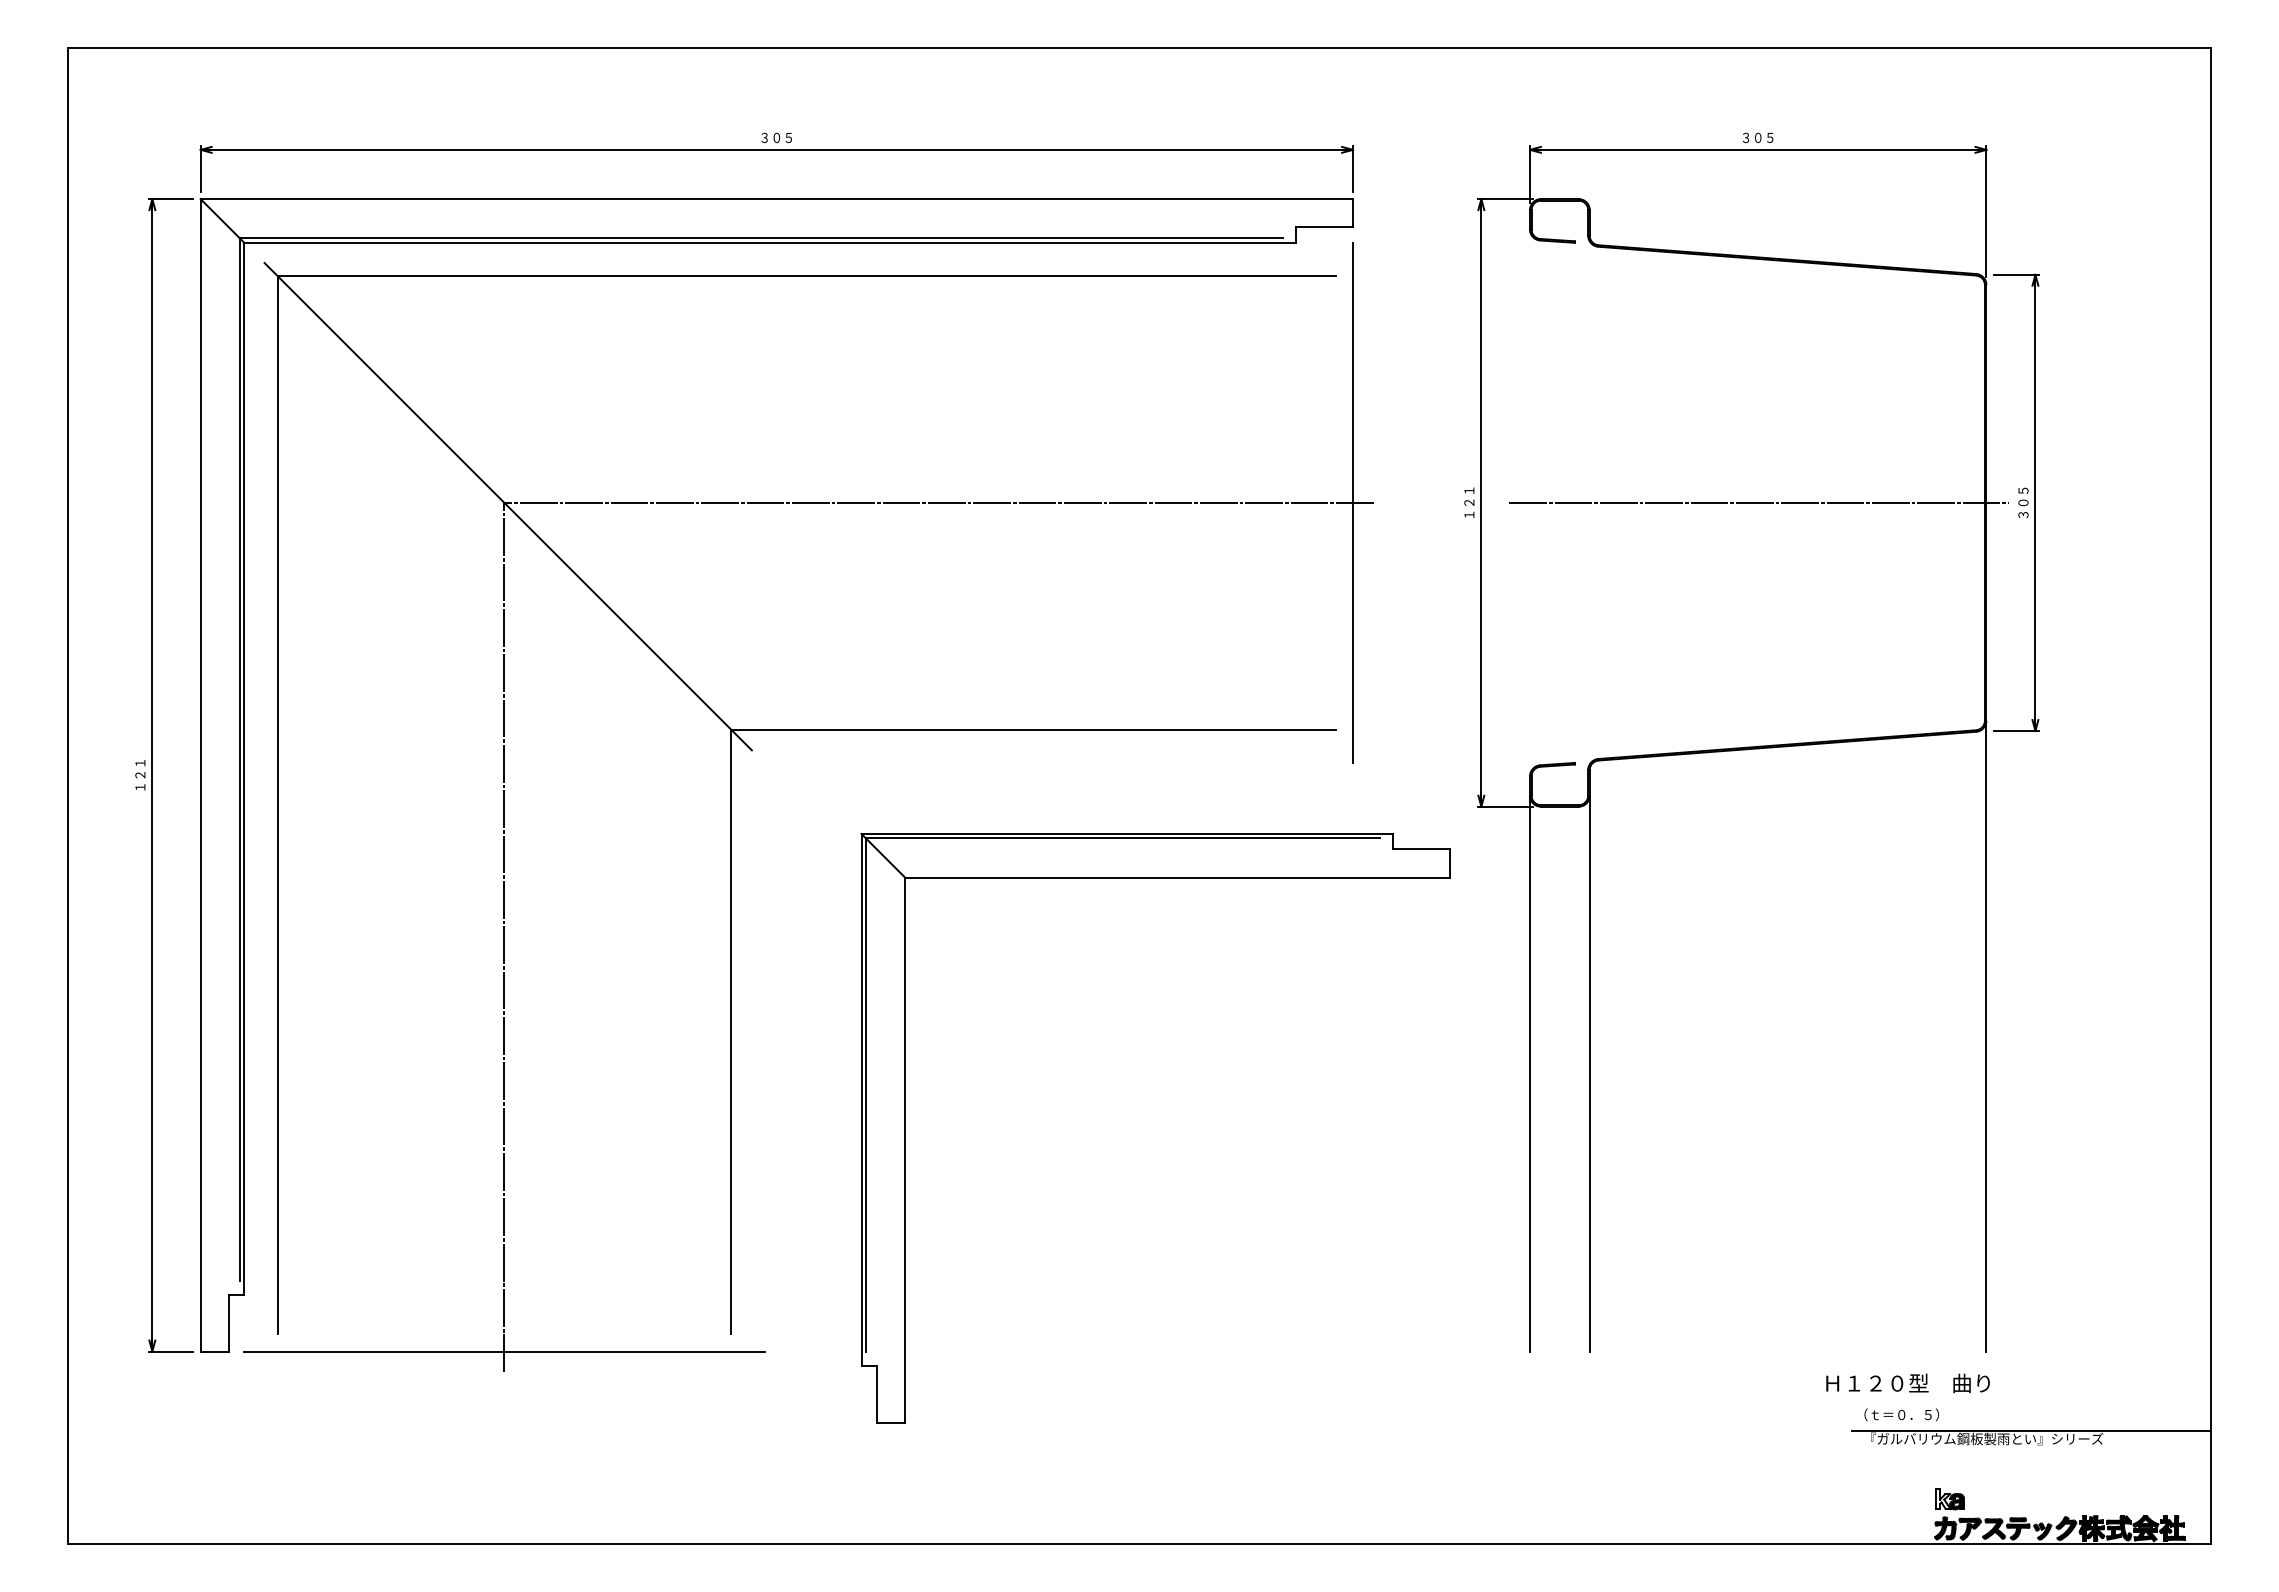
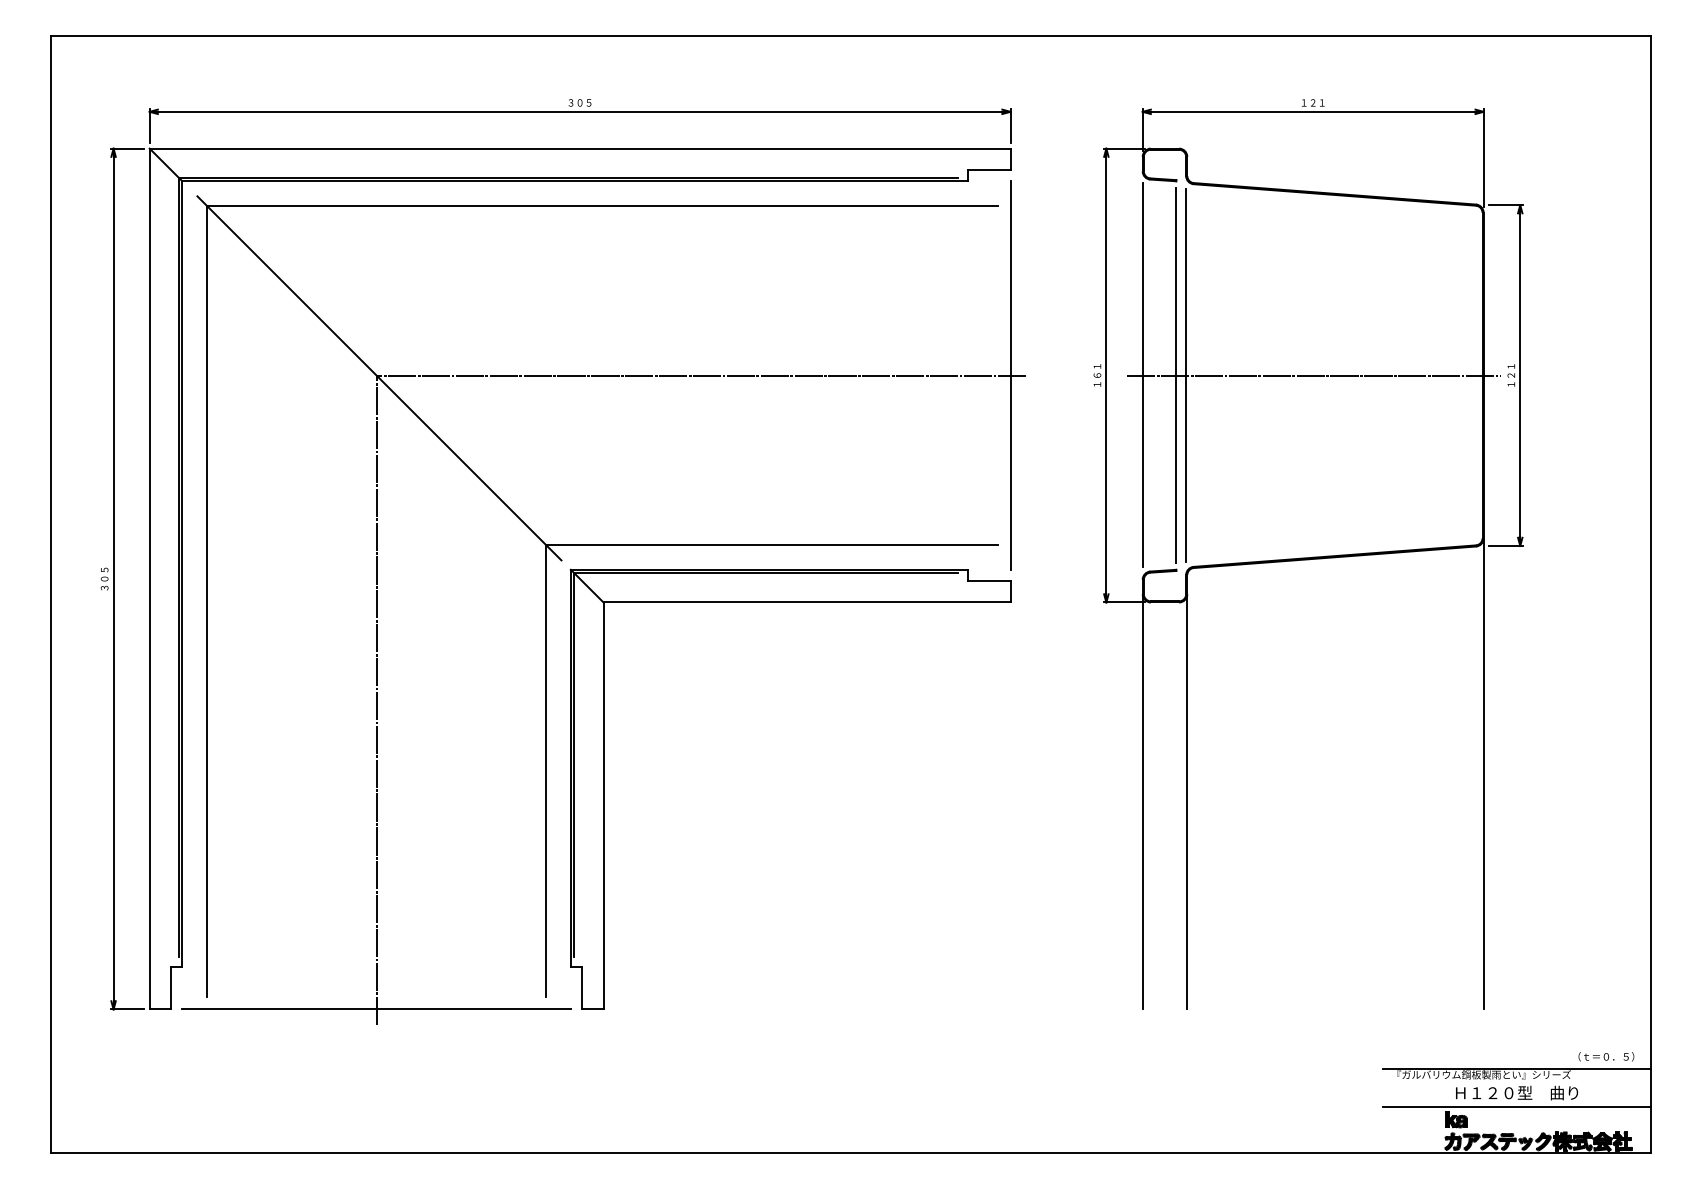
text: (1758, 137) -> (1313, 102), ３０５ -> １２１
line: (1530, 501) -> (1143, 374), added
text: (1469, 502) -> (1097, 375), １２１ -> １６１
line: (1574, 502) -> (1175, 375), added
line: (1588, 502) -> (1186, 375), added
text: (2023, 502) -> (1511, 375), ３０５ -> １２１
text: (140, 775) -> (104, 579), １２１ -> ３０５
part: (1155, 878) -> (790, 603), moved
text: (1907, 1383) -> (1516, 1093), moved
text: (1901, 1414) -> (1606, 1056), moved
line: (2030, 1481) -> (1516, 1106), added
fill: (1943, 1498) -> (1451, 1119), added

